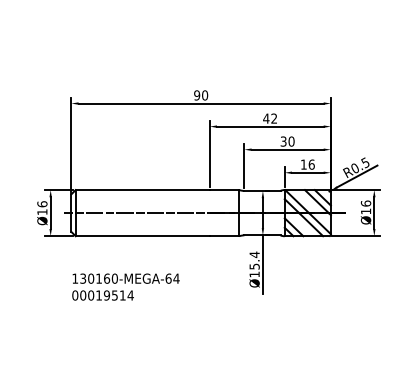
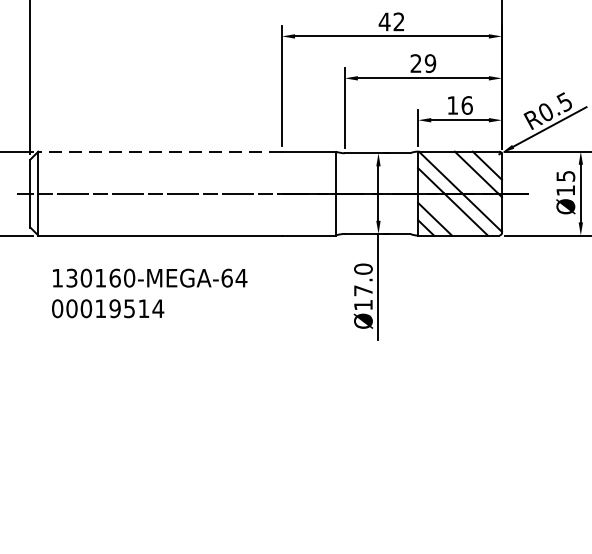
text: (287, 141) -> (423, 63), 30 -> 29
line: (142, 190) -> (159, 152), solid -> dashed
text: (365, 203) -> (564, 176), Ø16 -> Ø15
text: (254, 260) -> (363, 279), Ø15.4 -> Ø17.0
text: (125, 286) -> (148, 292), moved

